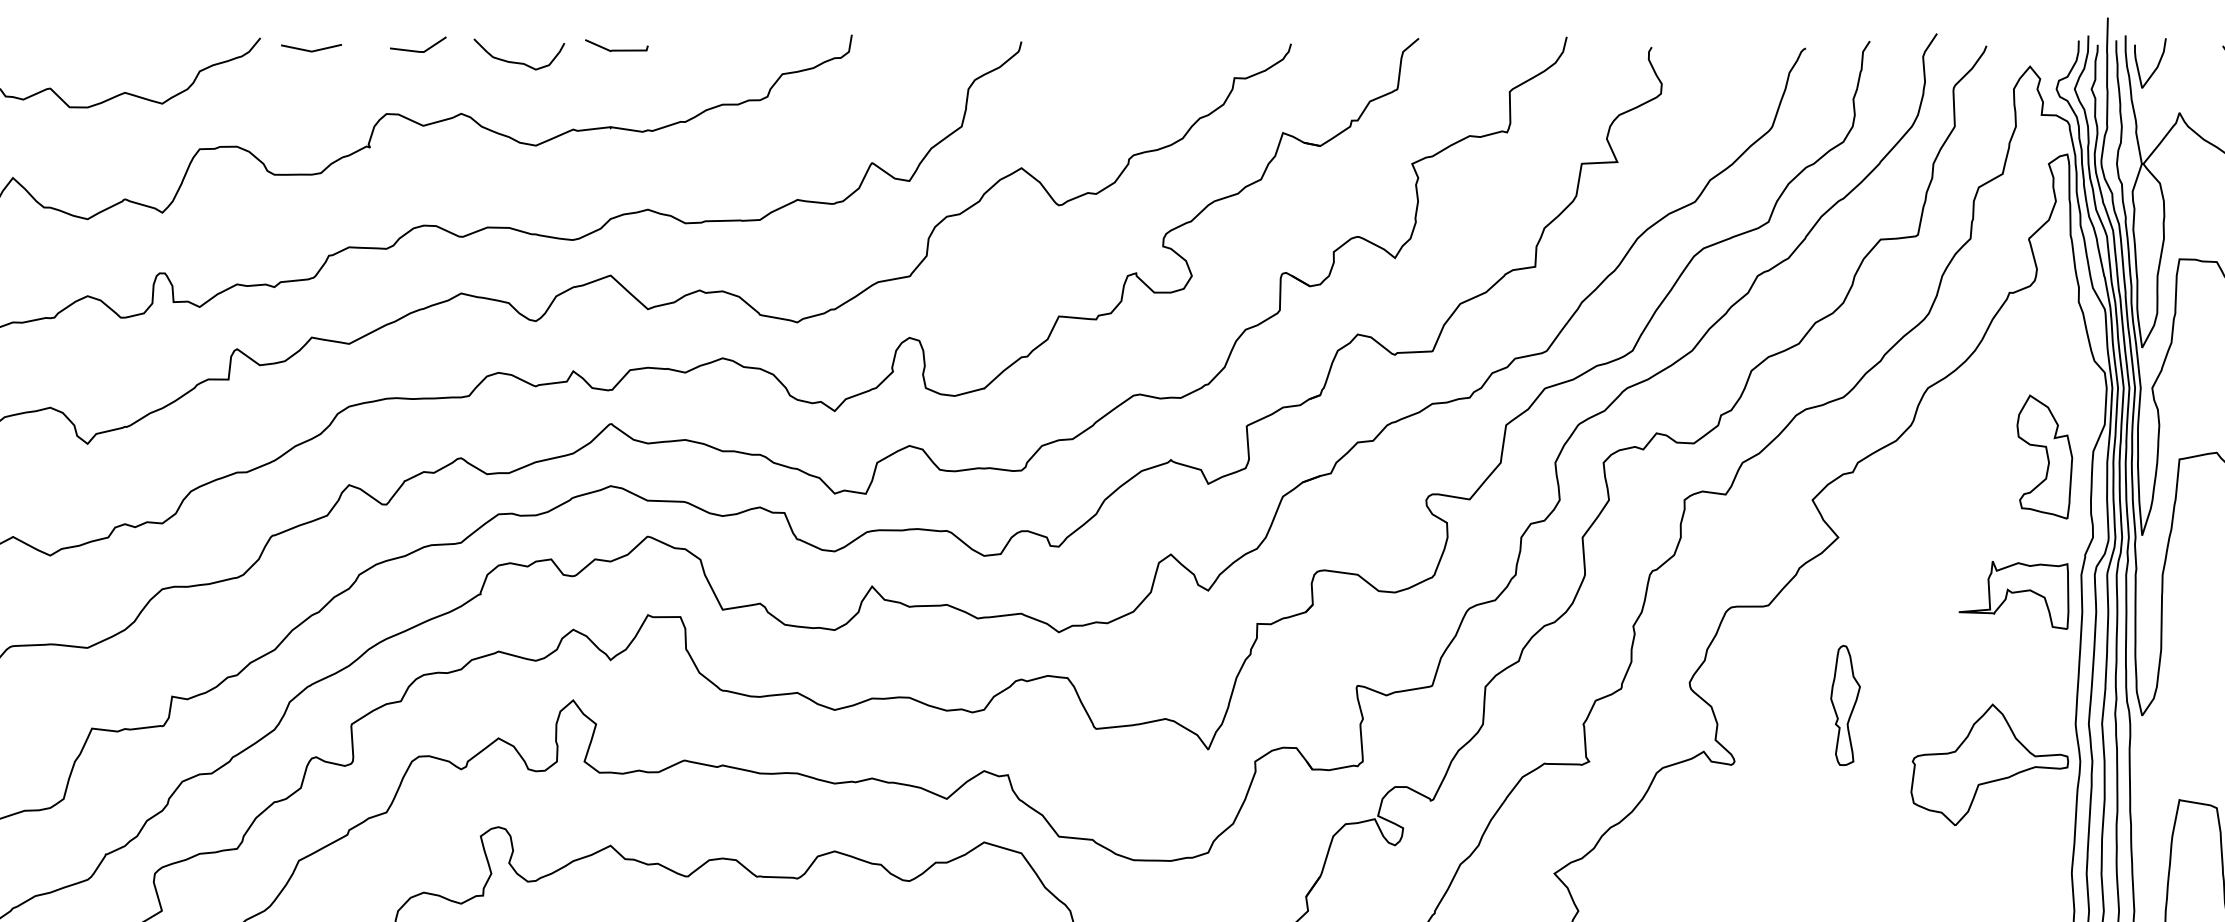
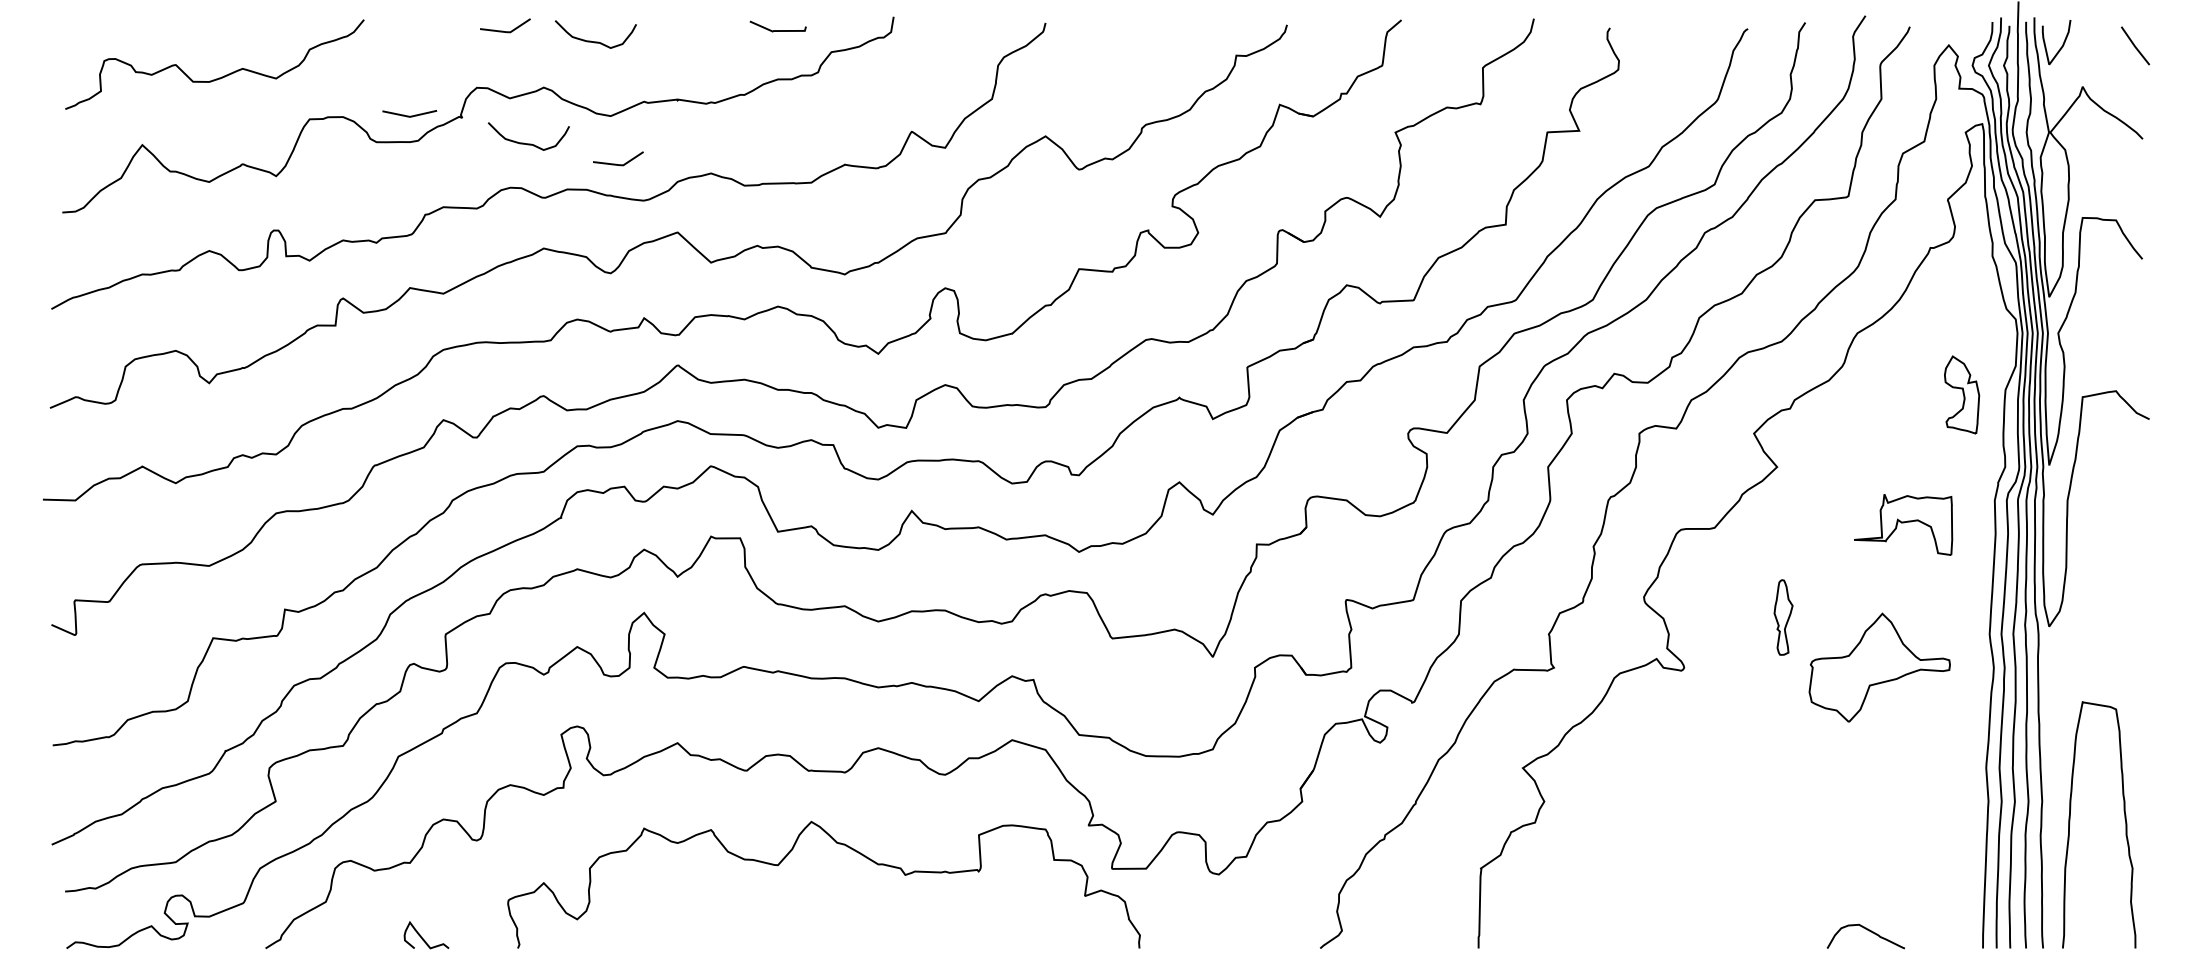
line: (311, 50) -> (409, 115), moved
curve: (616, 50) -> (777, 30), moved
curve: (444, 176) -> (528, 143), added
curve: (542, 198) -> (616, 163), added
part: (2044, 456) -> (1961, 394), size x0.7
part: (2014, 594) -> (1903, 524), moved
part: (1845, 705) -> (1783, 617), size x0.7
part: (1989, 764) -> (1879, 667), moved

